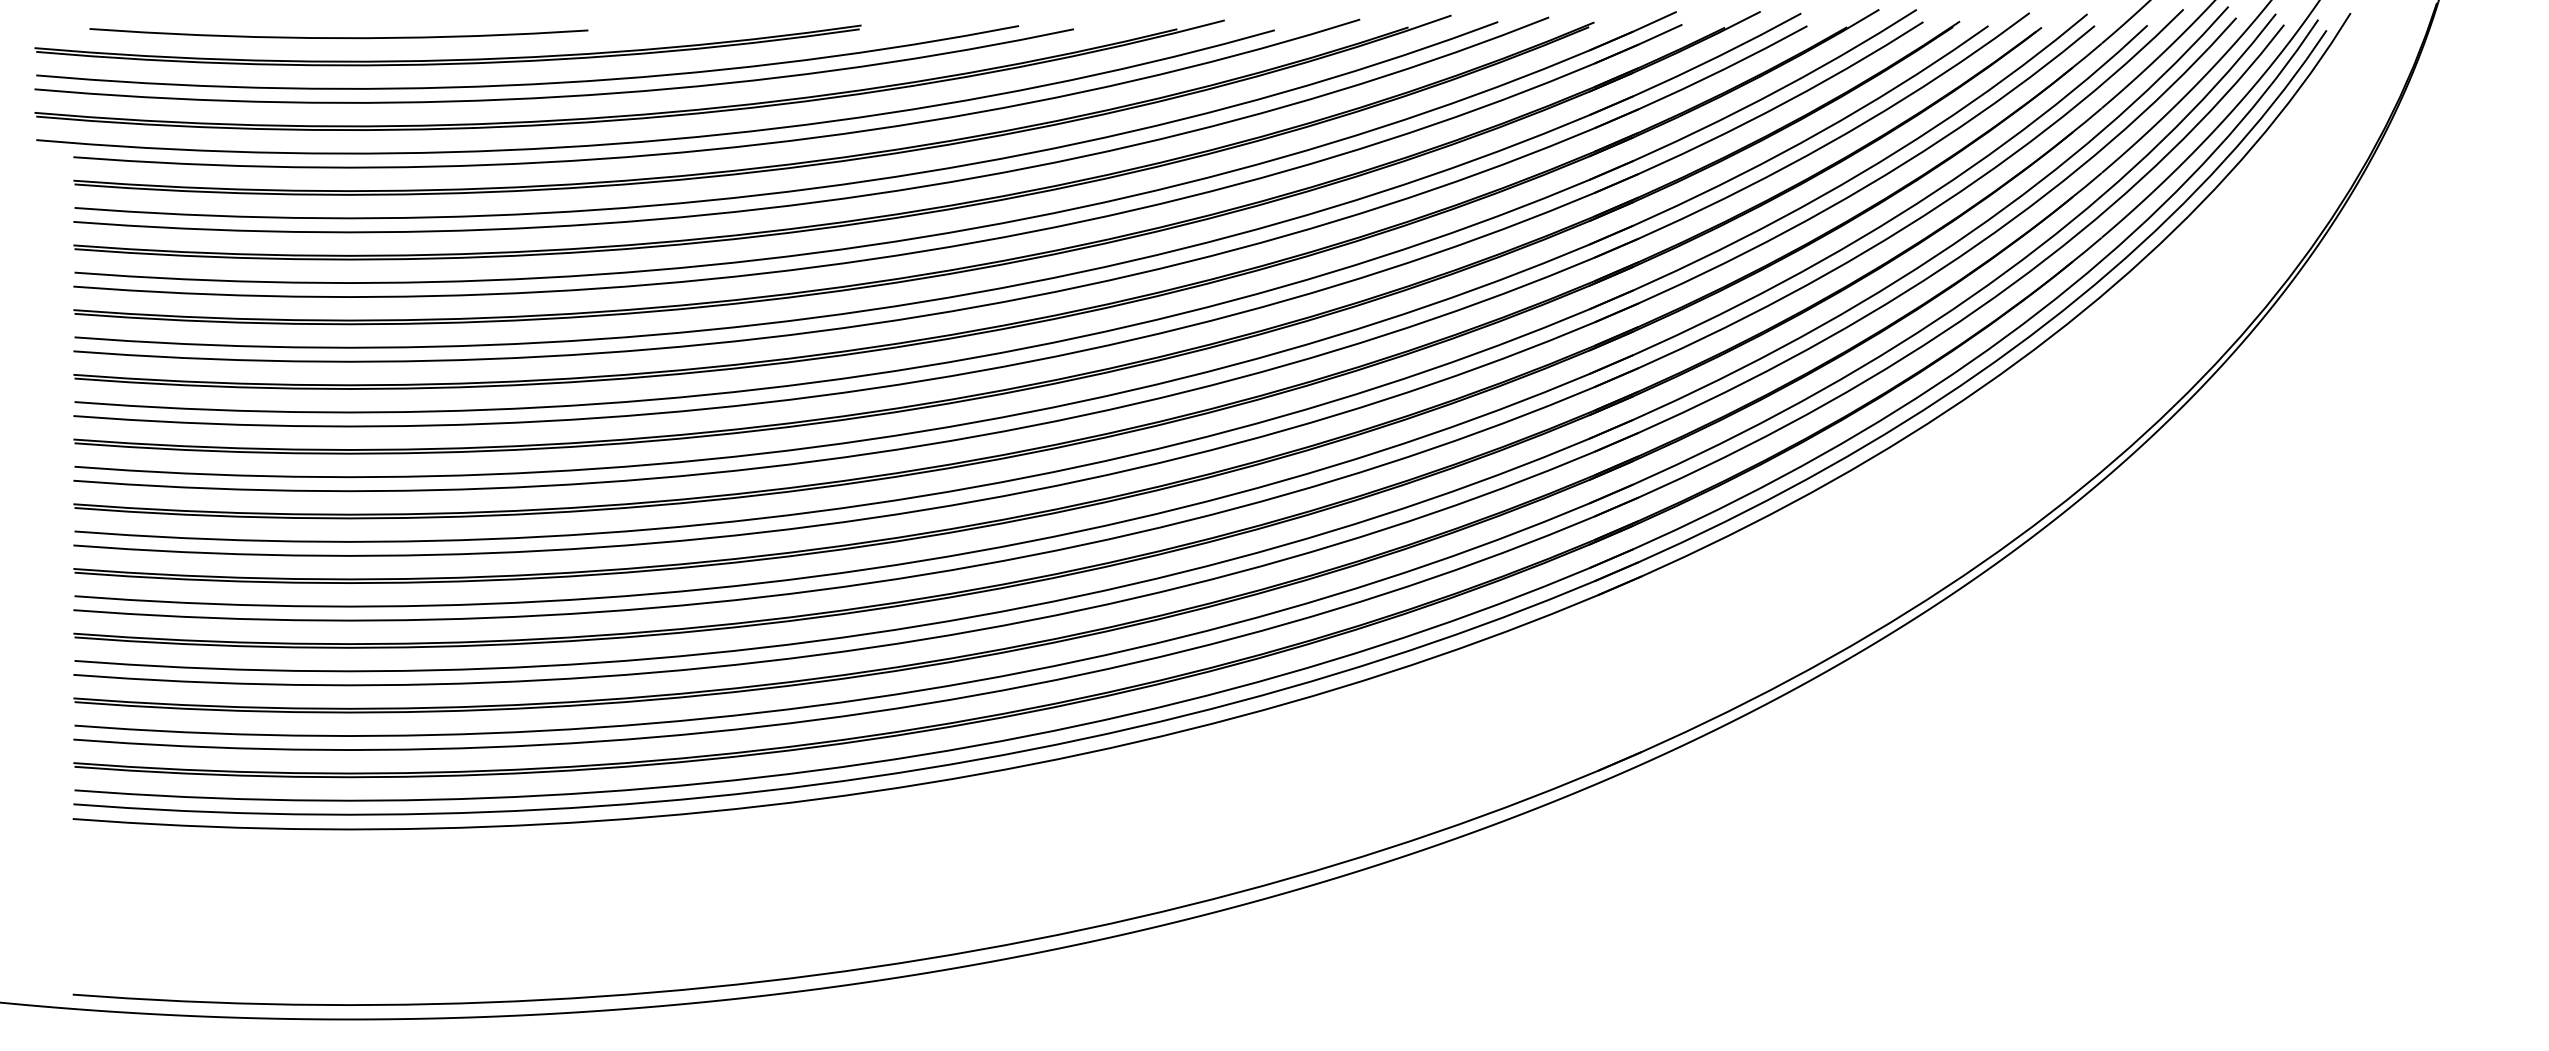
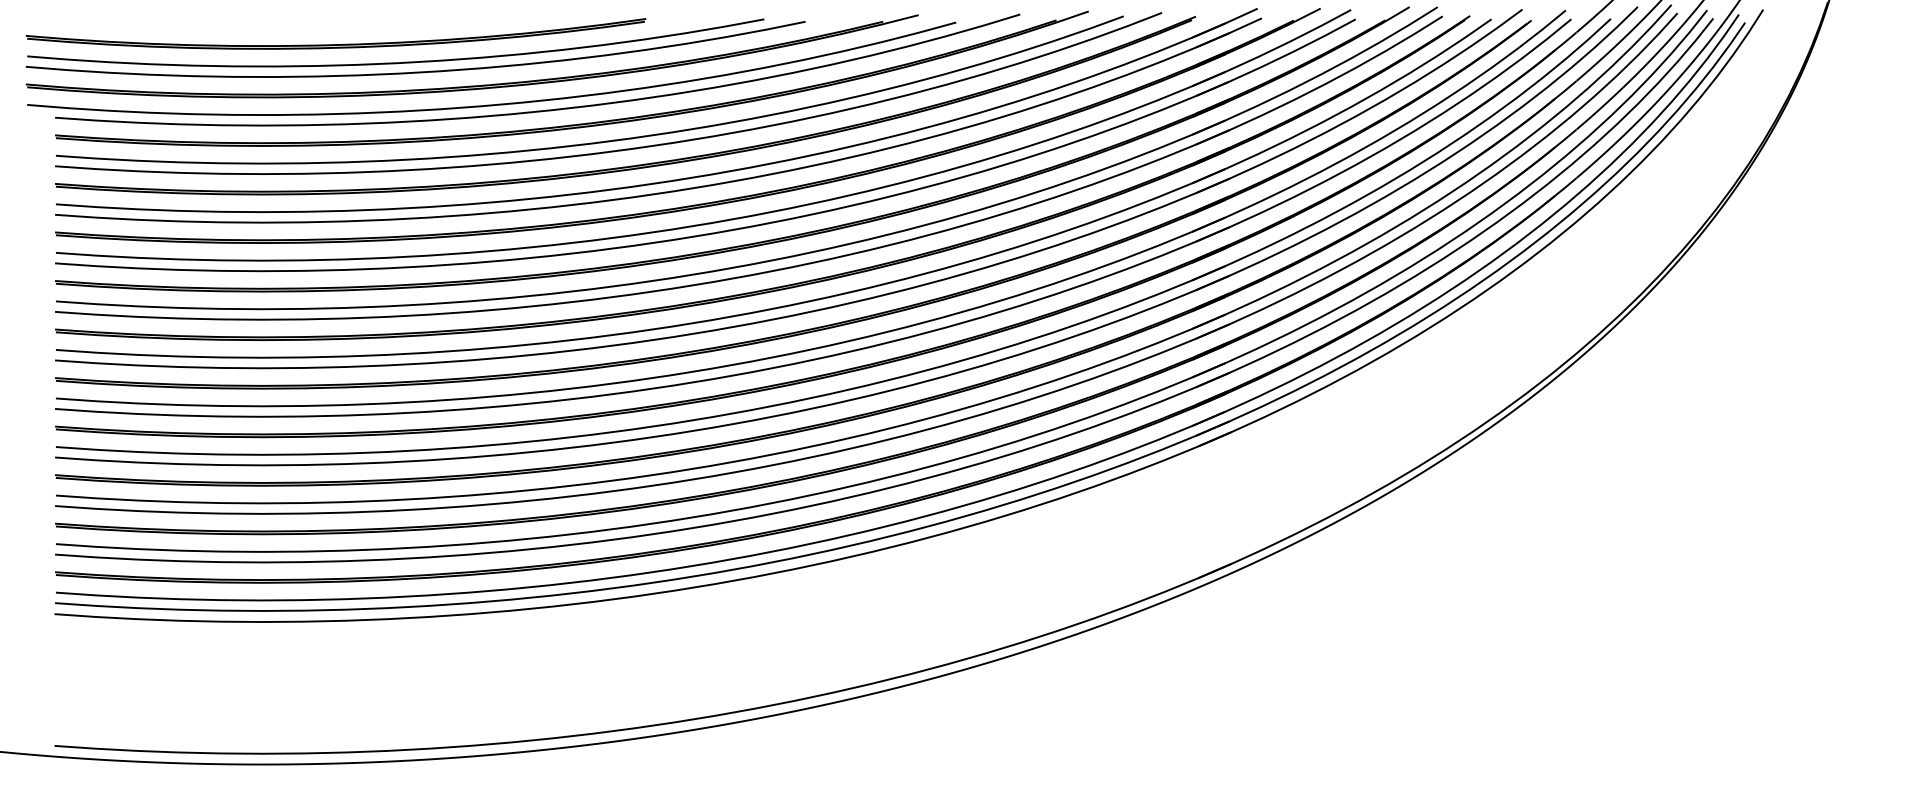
curve: (338, 37) -> (253, 27), removed

